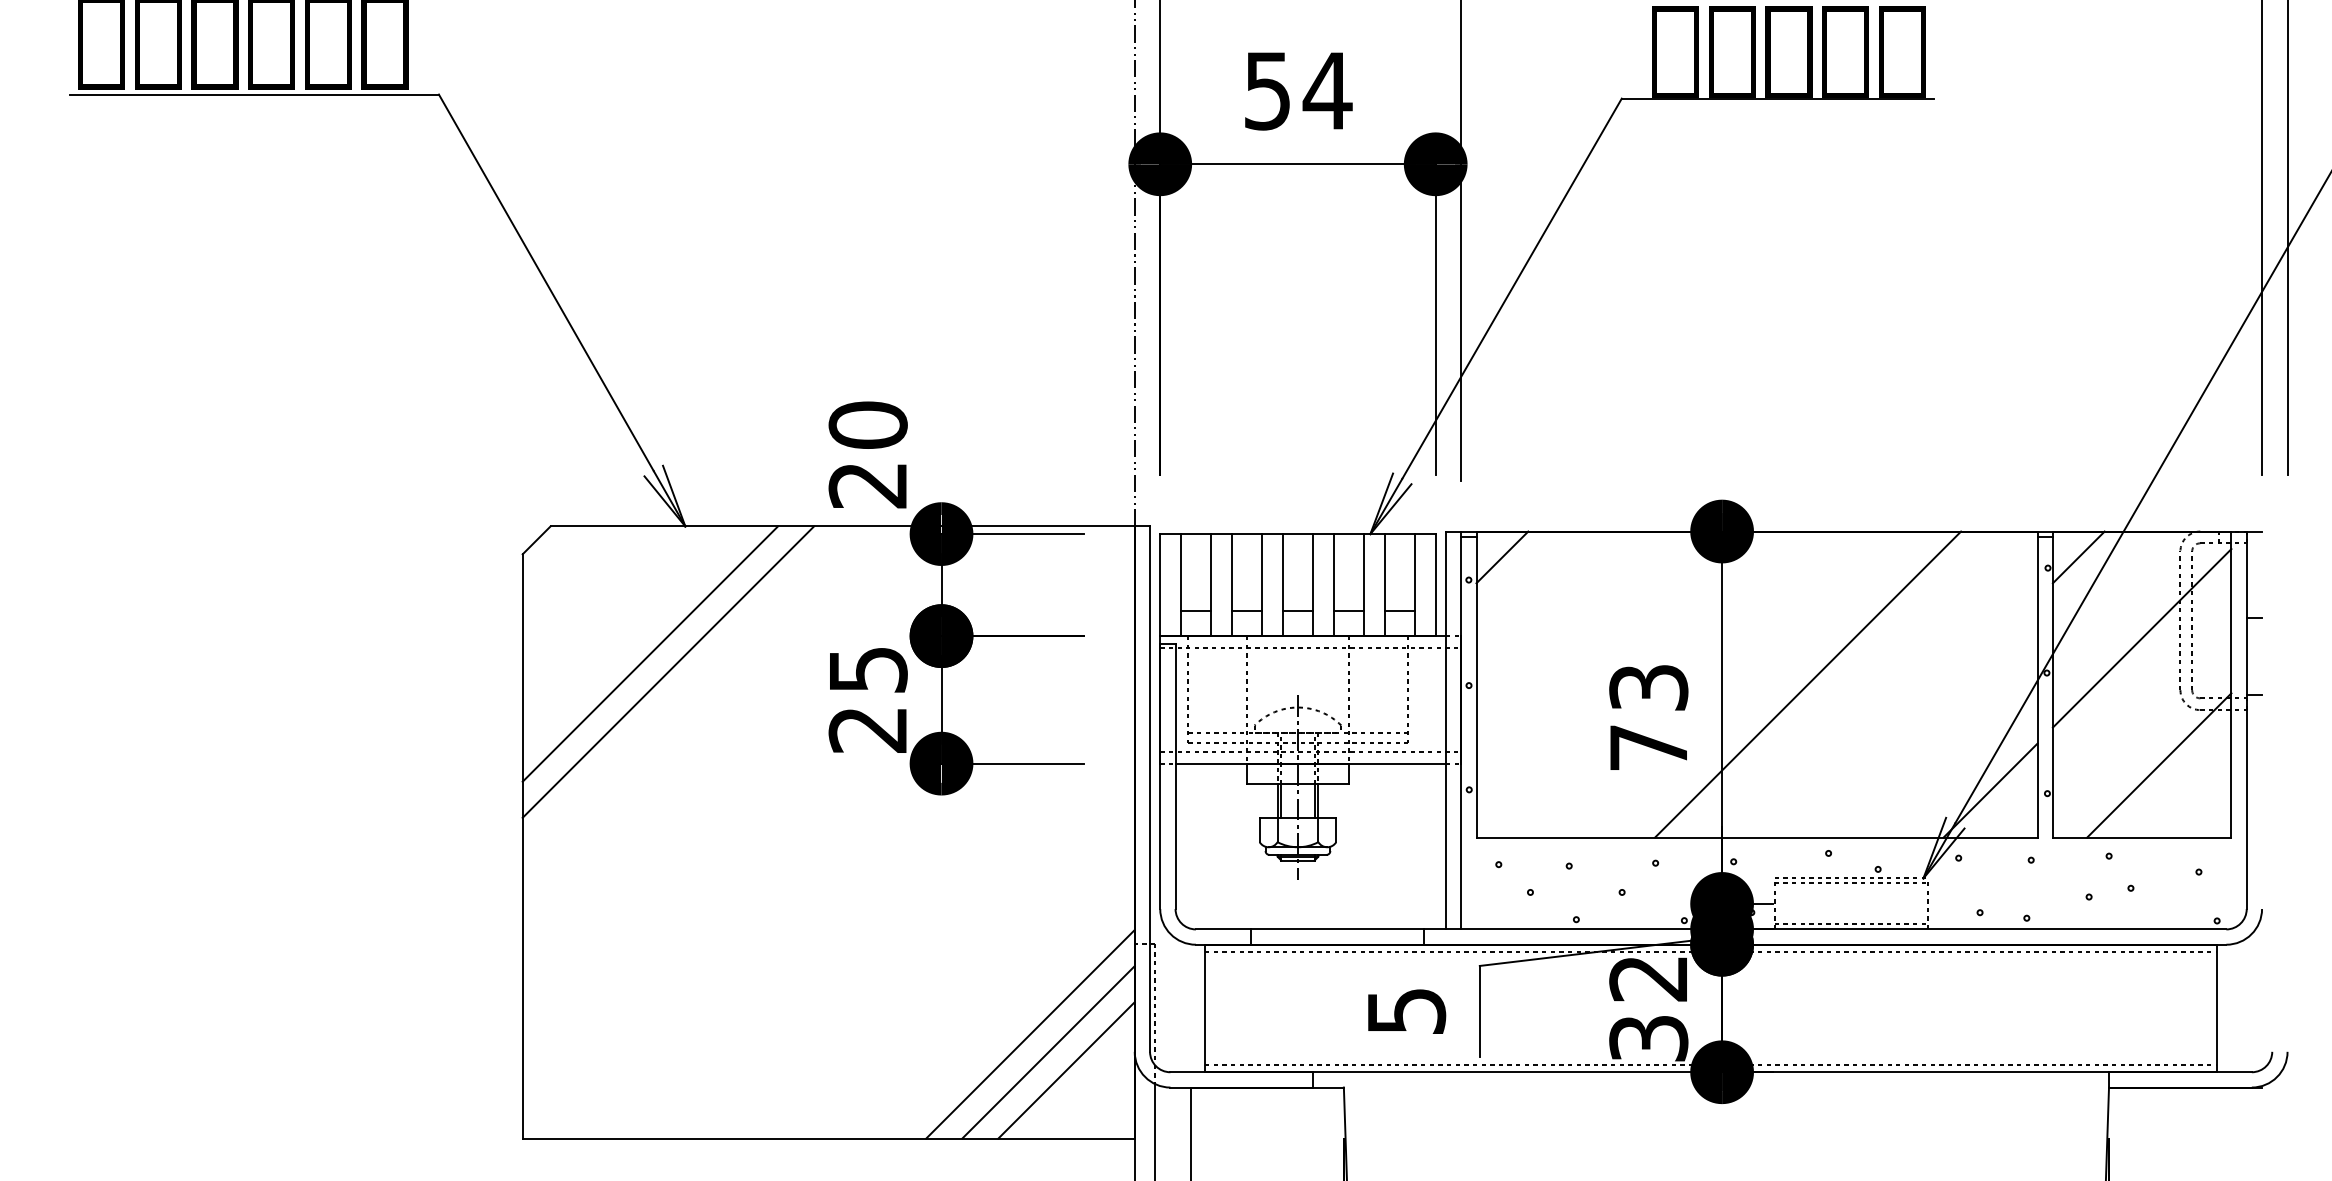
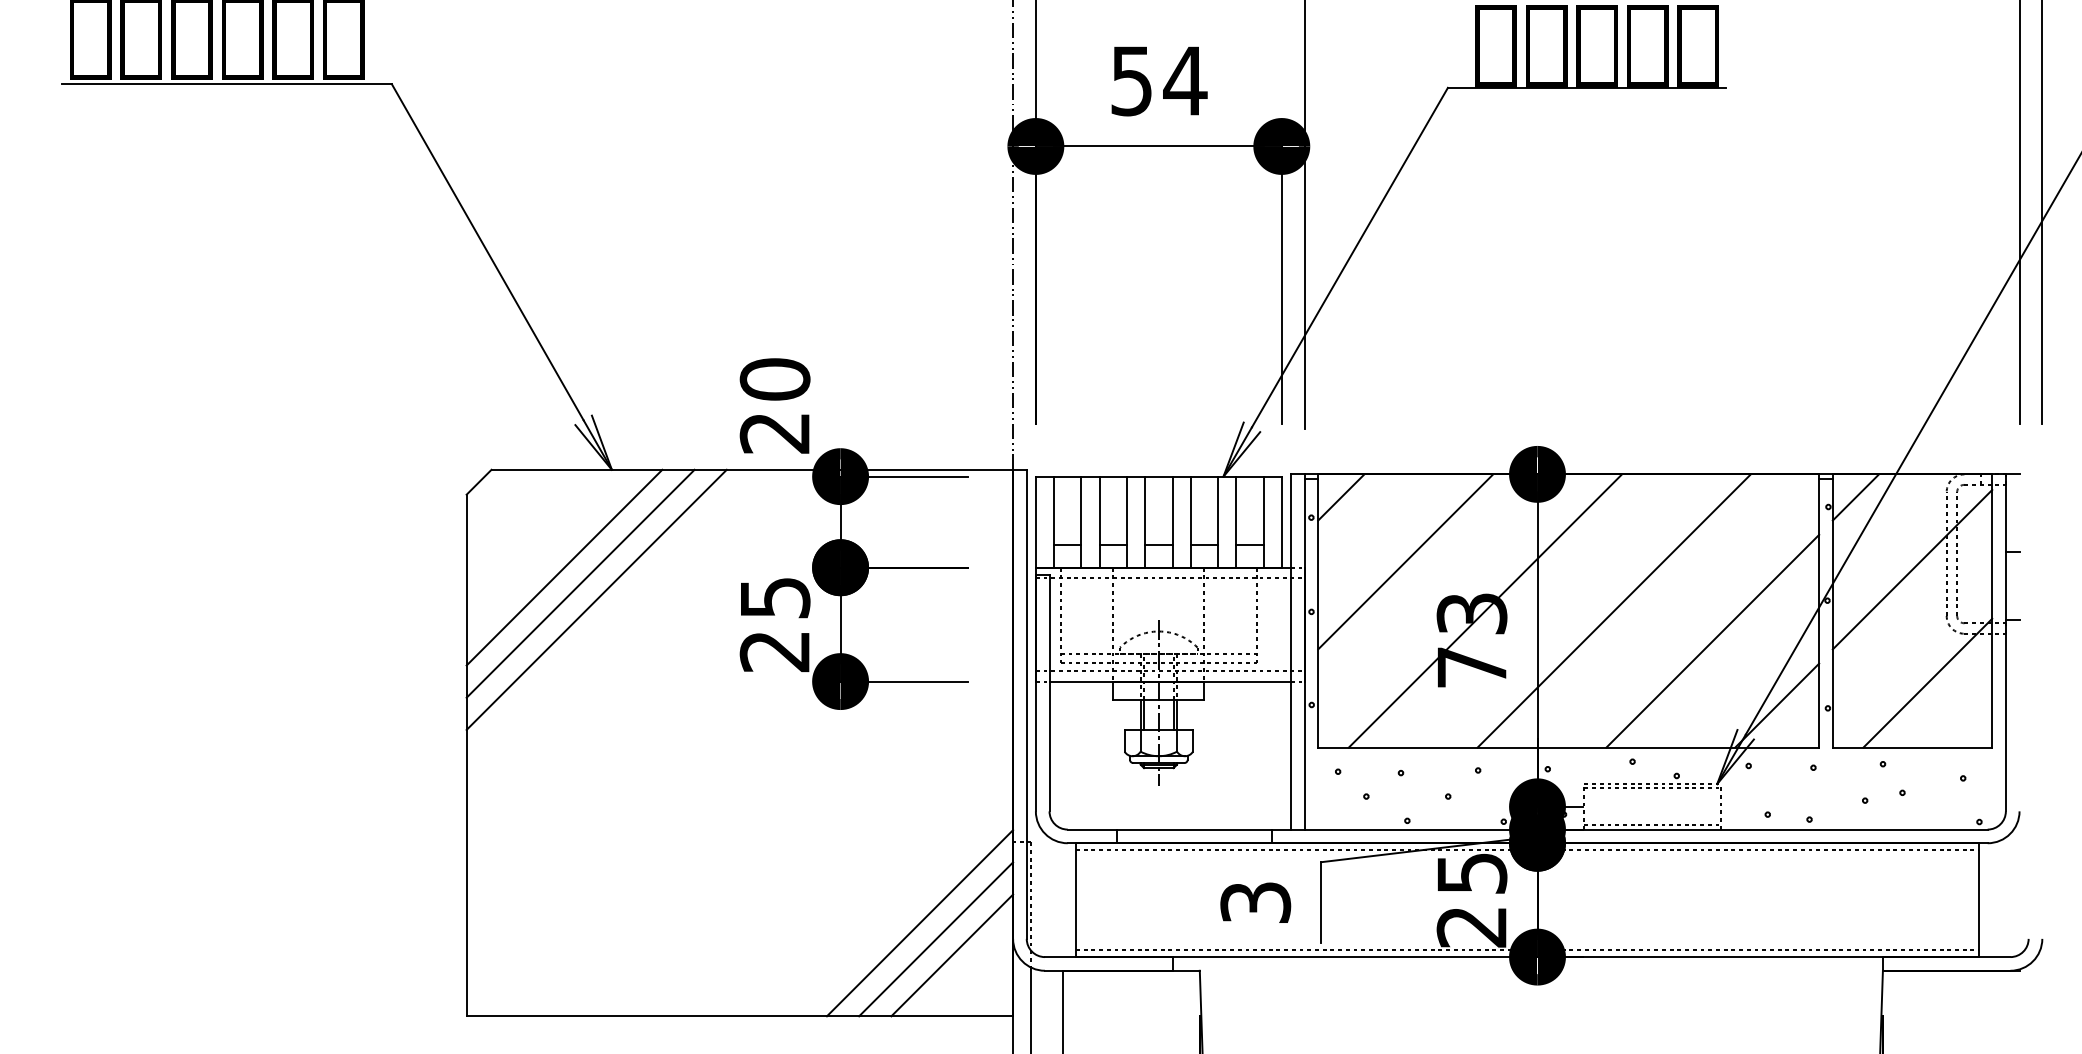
line: (1574, 629) -> (1405, 561), added
line: (631, 635) -> (563, 567), added
line: (1663, 684) -> (1485, 610), added
line: (1918, 718) -> (1712, 641), added
text: (1648, 1008) -> (1471, 900), 32 -> 25
text: (1405, 1011) -> (1254, 902), 5 -> 3

